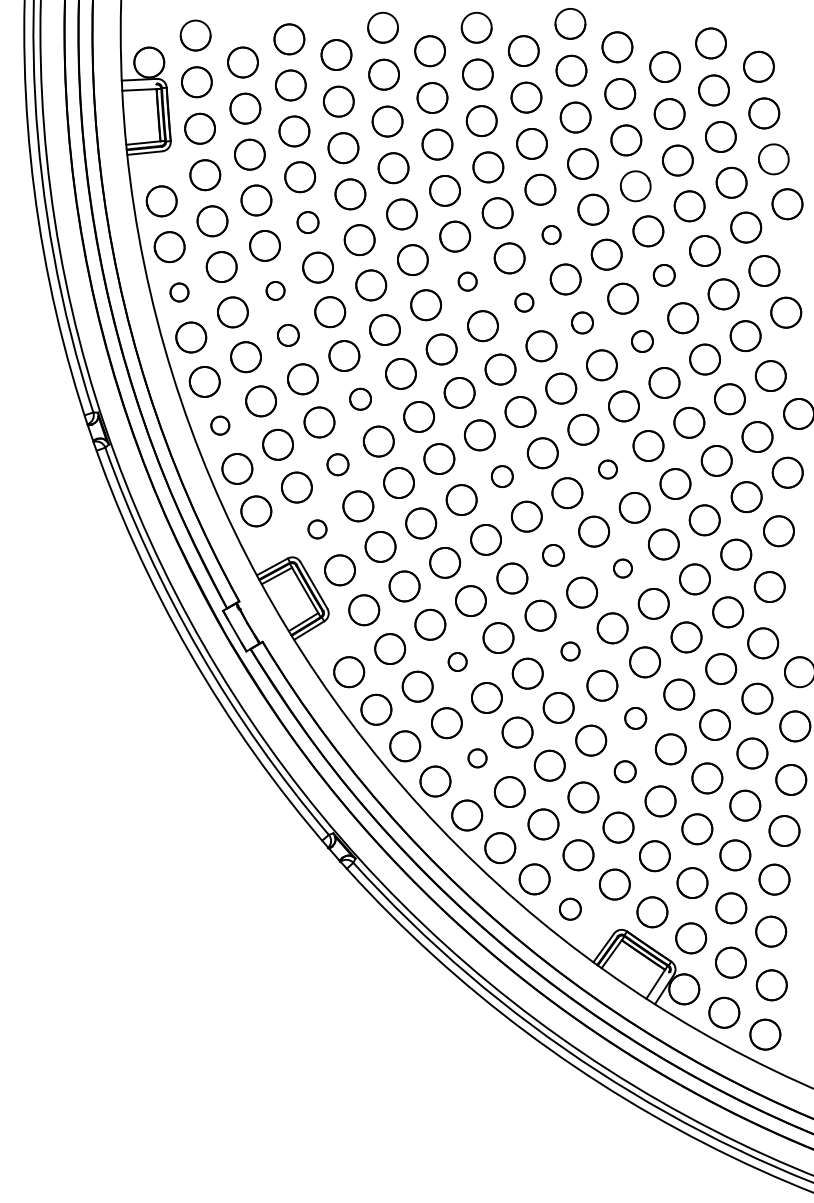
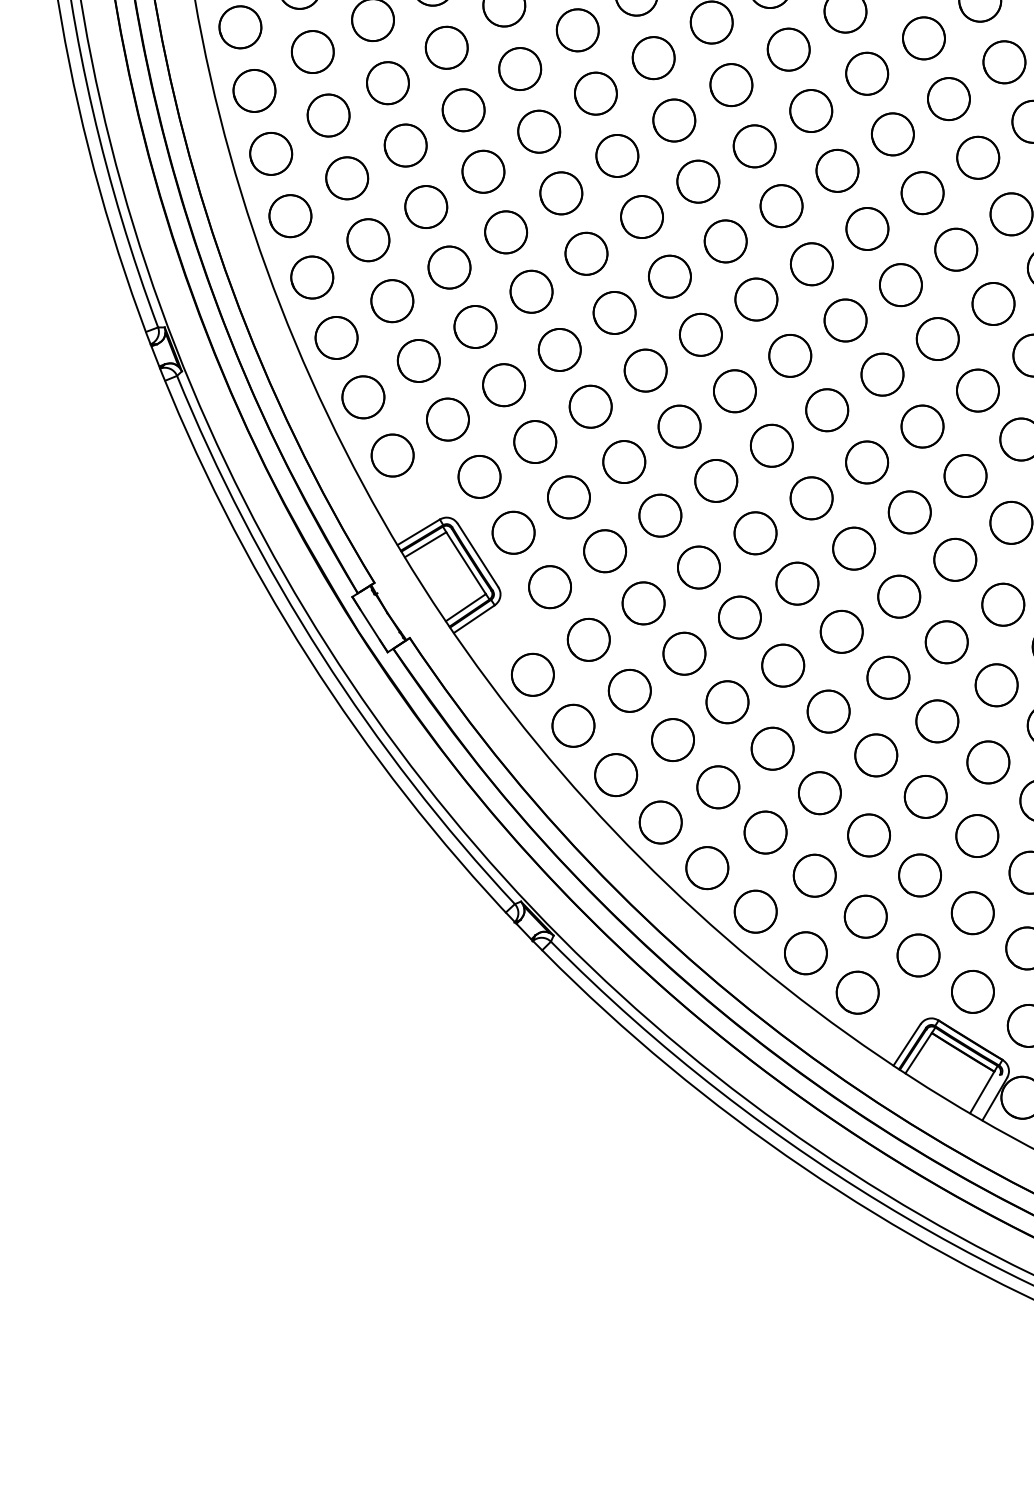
part: (307, 222) -> (445, 47), size x1.43
part: (551, 234) -> (788, 48), size x1.67
part: (664, 275) -> (949, 99), size x1.43
part: (467, 281) -> (673, 120), size x1.67
part: (275, 290) -> (405, 144), size x1.67
part: (179, 292) -> (271, 153), size x1.67
part: (524, 302) -> (754, 145), size x1.67
part: (582, 322) -> (837, 170), size x1.43
part: (288, 335) -> (426, 207), size x1.43
part: (642, 341) -> (922, 193), size x1.43
part: (360, 399) -> (531, 292), size x1.43
part: (220, 425) -> (336, 337), size x1.67
part: (337, 464) -> (503, 384), size x1.43
part: (607, 469) -> (881, 374), size x1.67
part: (502, 476) -> (735, 391), size x1.43
part: (317, 529) -> (479, 477), size x1.67
part: (553, 555) -> (811, 498), size x1.43
part: (622, 568) -> (909, 512), size x1.67
part: (570, 651) -> (841, 631), size x1.67
part: (457, 661) -> (683, 653), size x1.67
part: (635, 718) -> (936, 721), size x1.43
part: (477, 758) -> (718, 787), size x1.67
part: (625, 771) -> (926, 796), size x1.43
part: (570, 909) -> (858, 993), size x1.43

